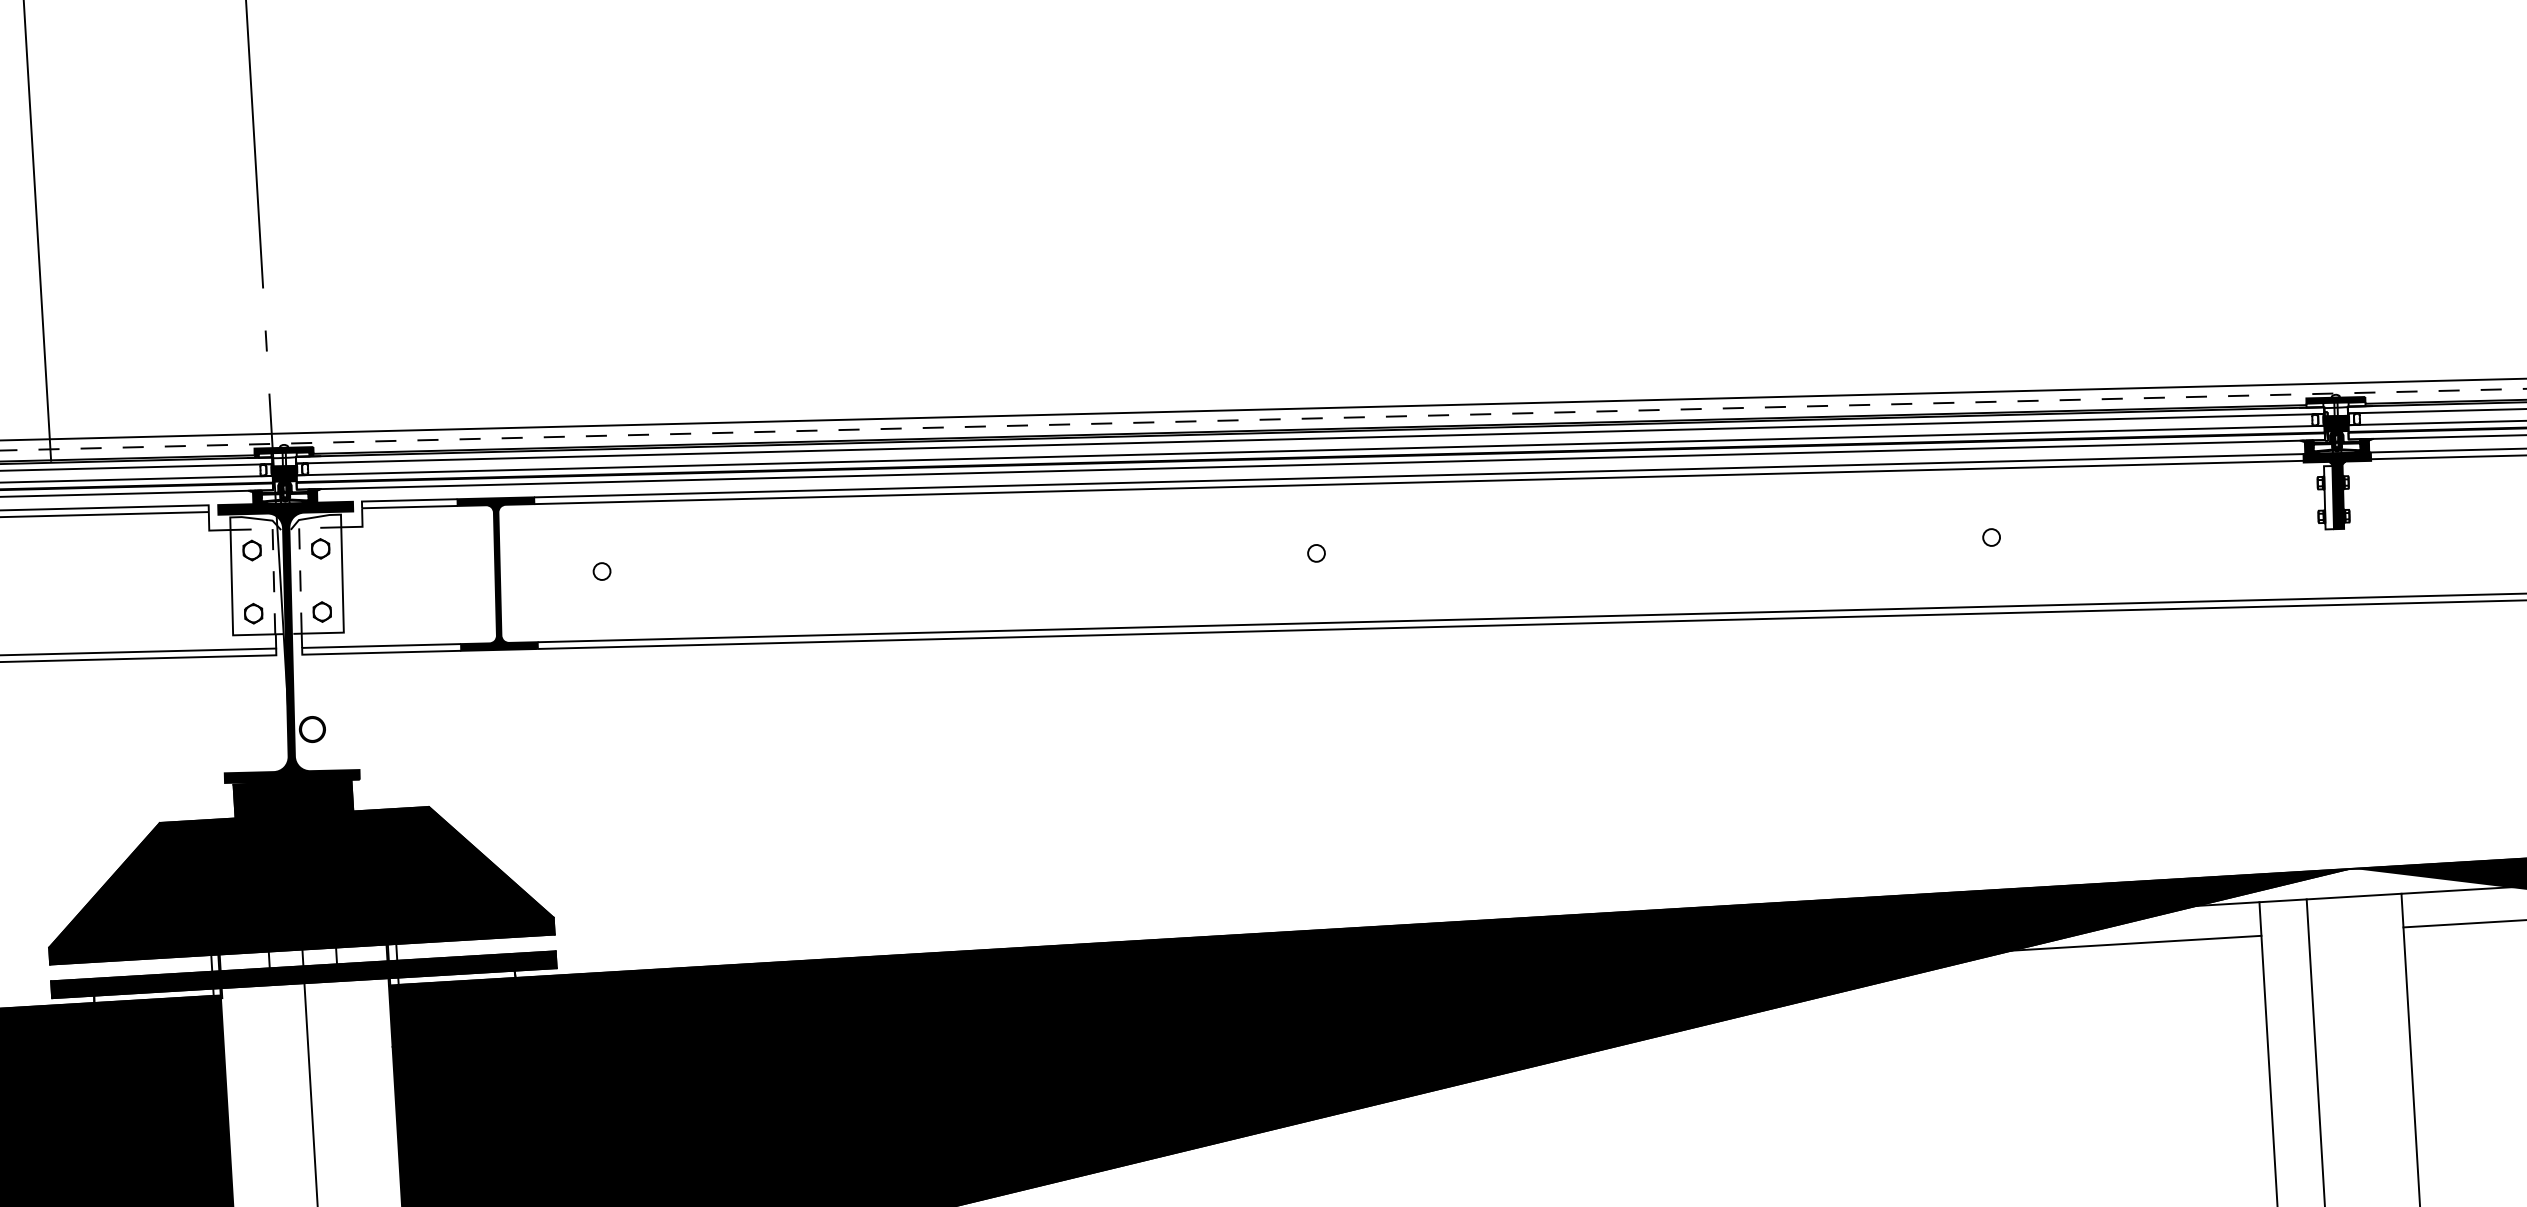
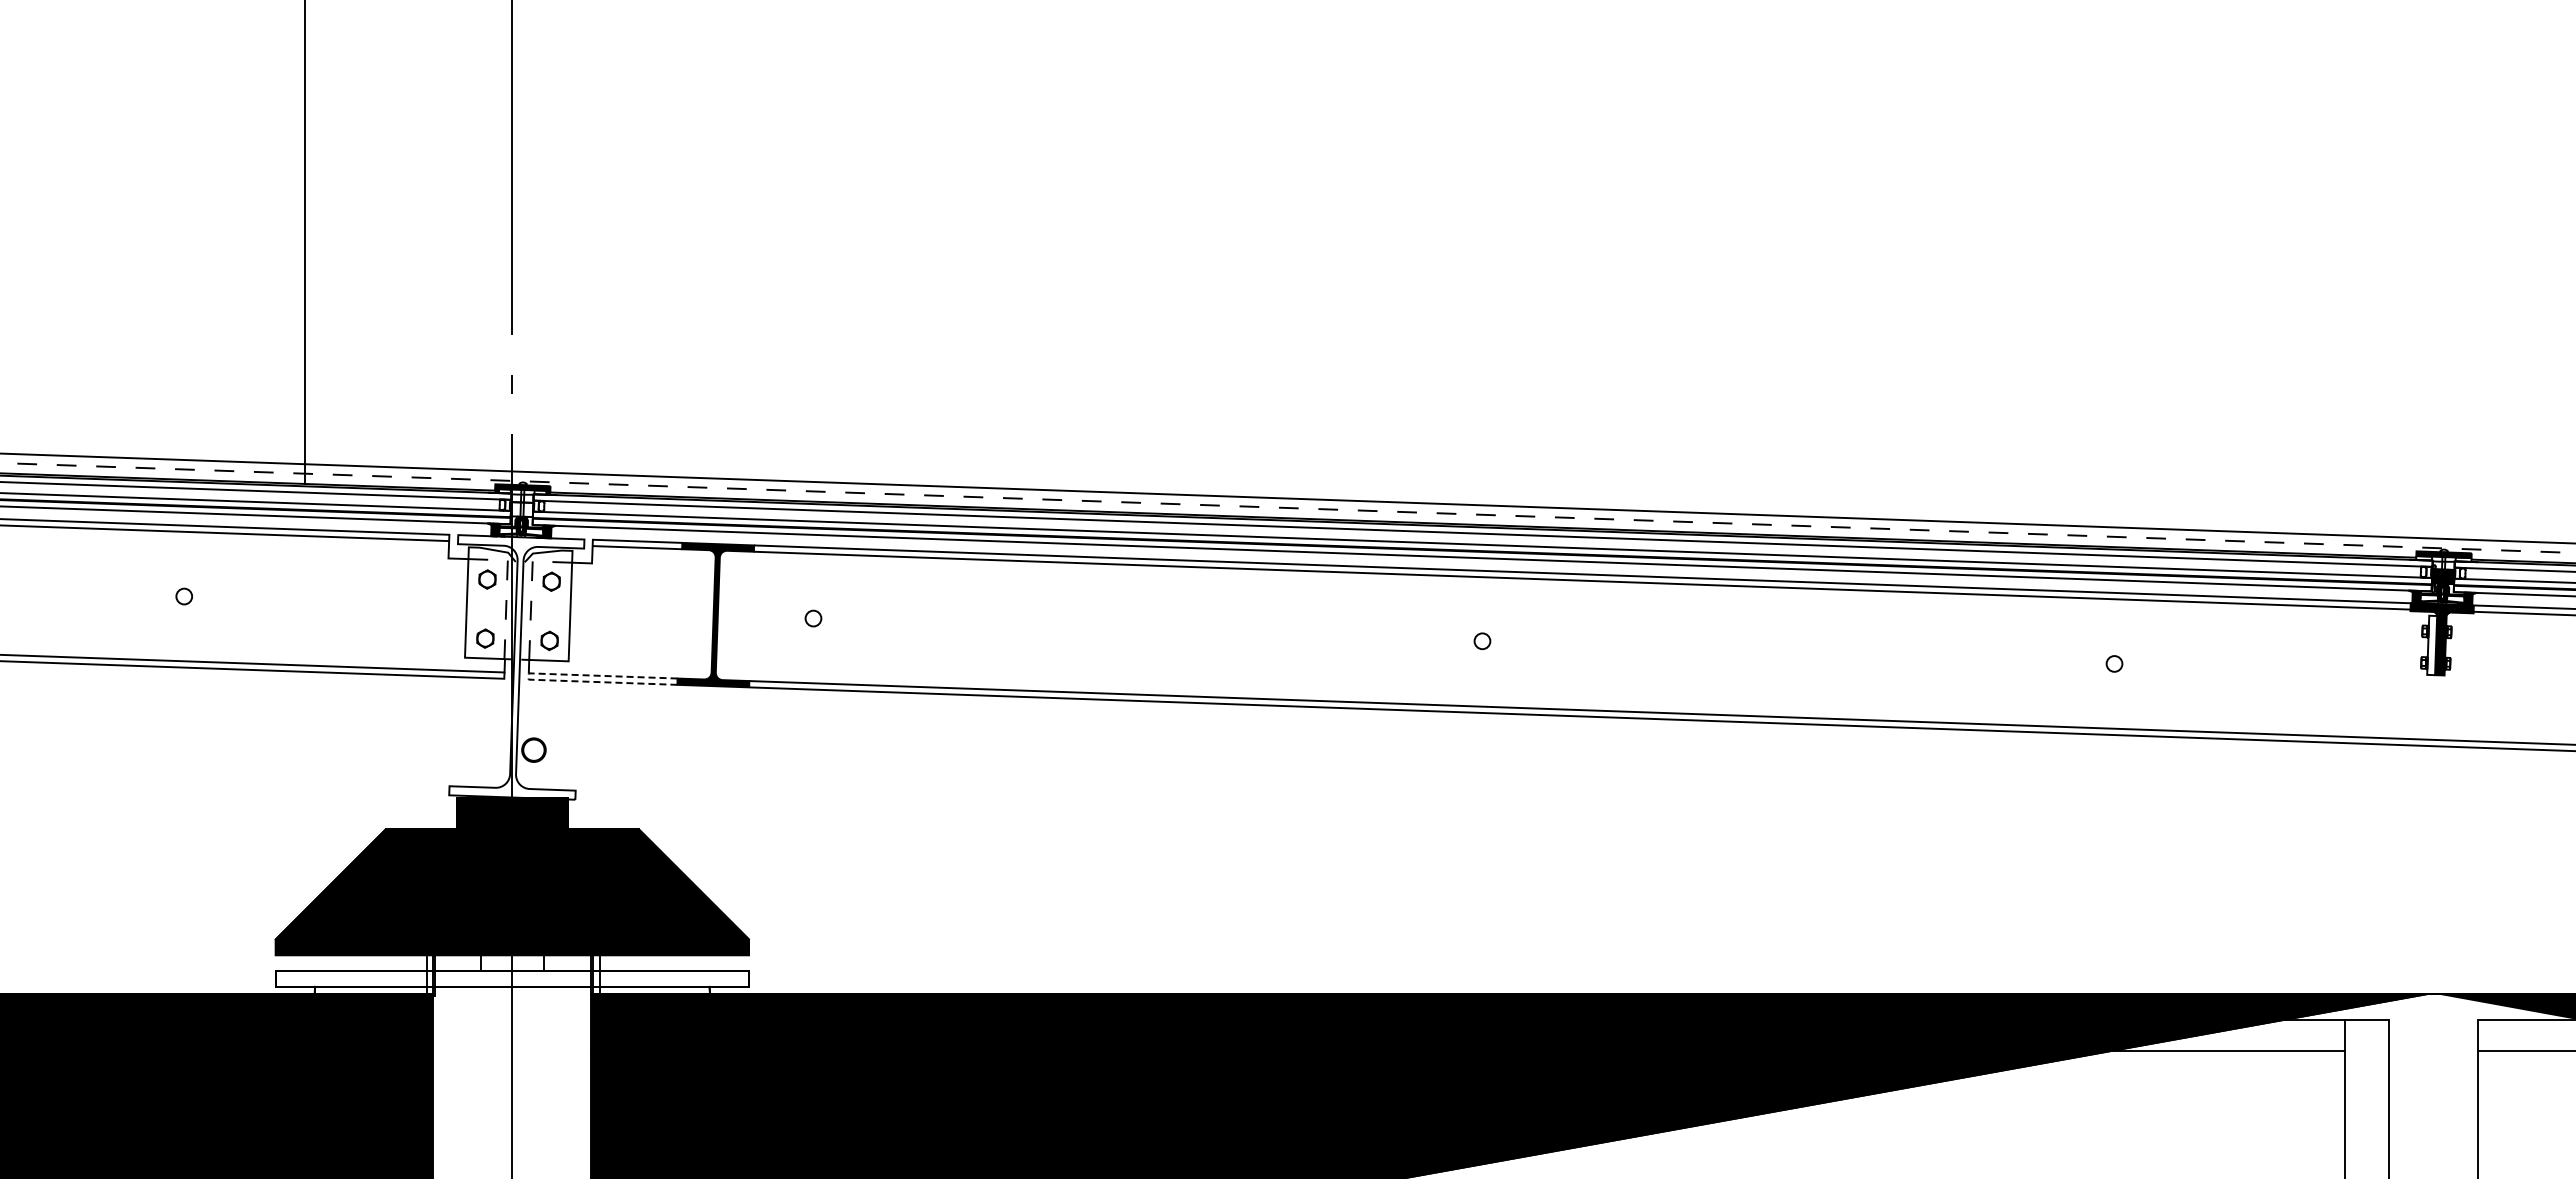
fill: (283, 473) -> (521, 509), removed
fill: (288, 642) -> (516, 667), removed
line: (301, 651) -> (528, 676), solid -> dashed
line: (2354, 896) -> (2433, 1019), removed
fill: (304, 974) -> (512, 978), removed

